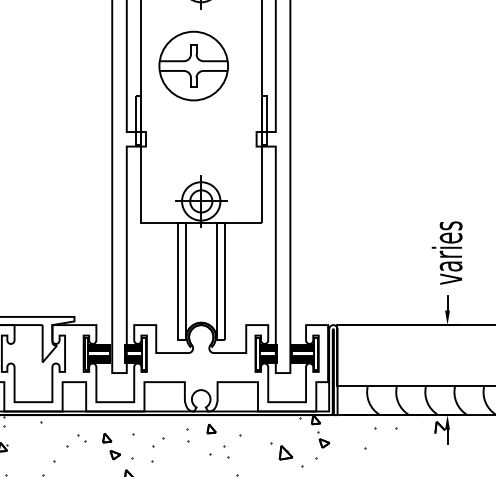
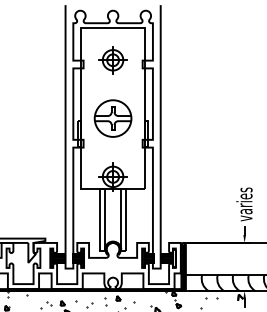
part: (192, 65) -> (112, 118), moved

